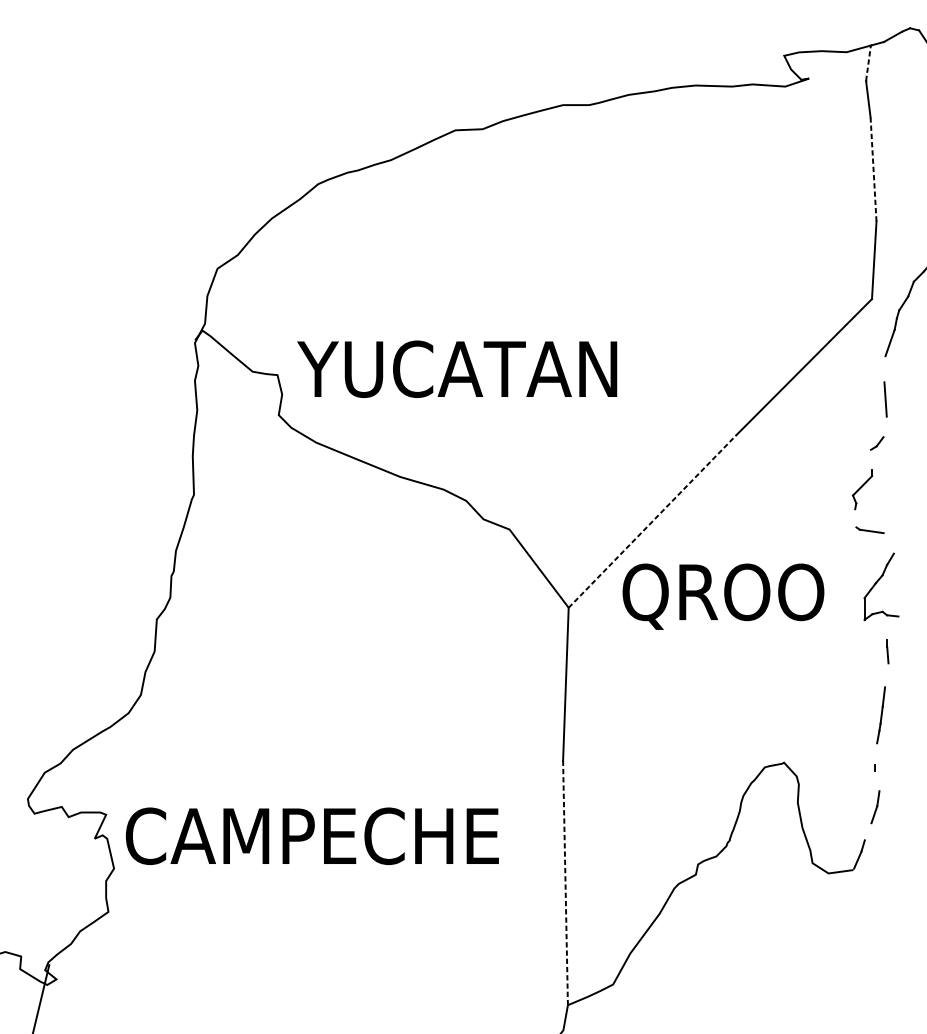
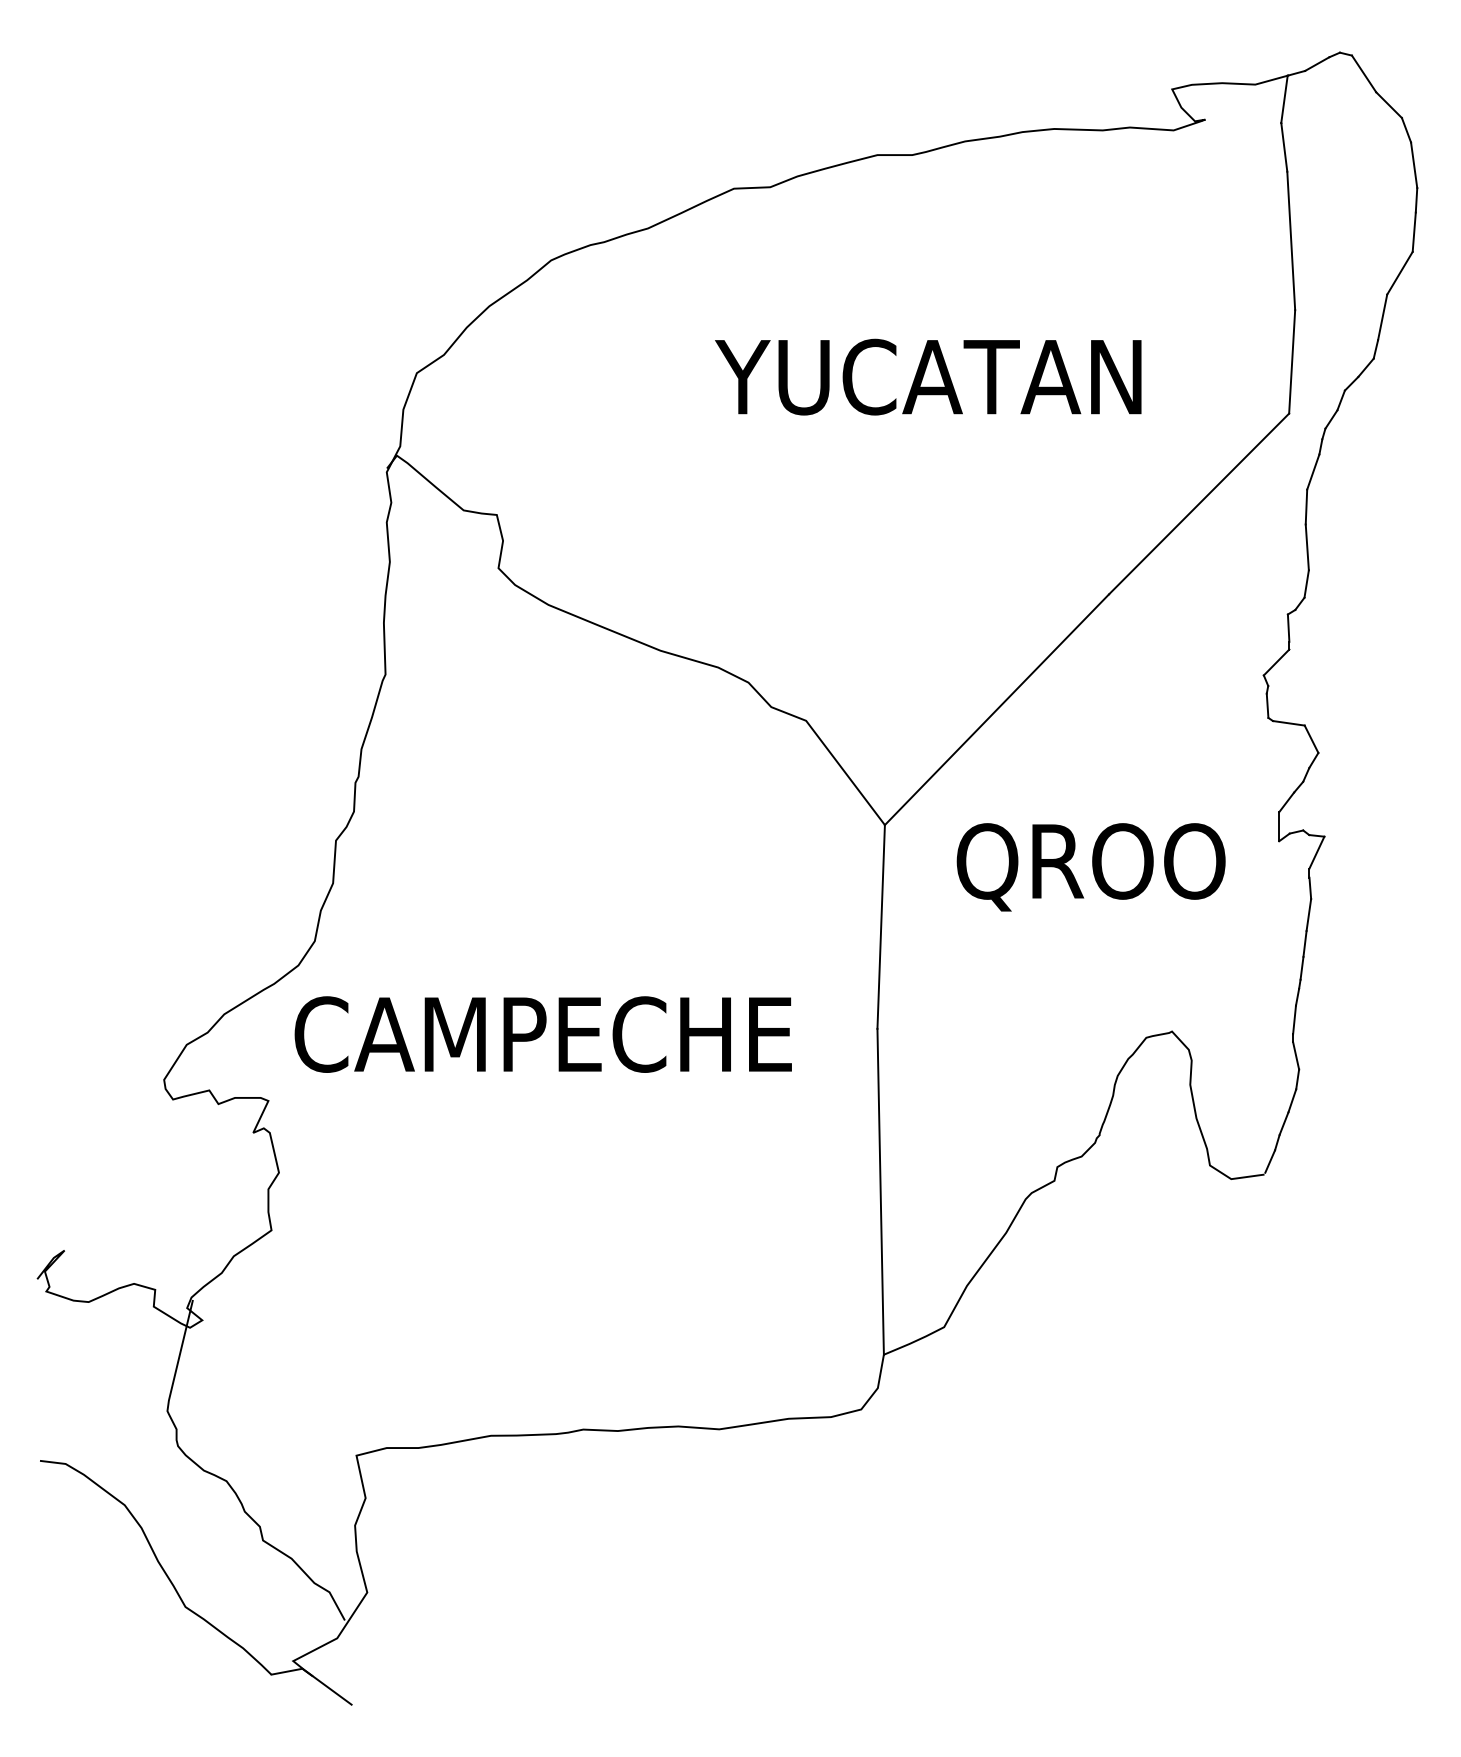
line: (868, 63) -> (1284, 99), dashed -> solid
line: (873, 169) -> (1291, 240), dashed -> solid
text: (457, 368) -> (928, 376), moved
line: (885, 368) -> (1306, 506), added
line: (885, 426) -> (1306, 583), added
line: (871, 459) -> (1288, 627), added
line: (855, 518) -> (1267, 705), added
line: (652, 521) -> (996, 709), dashed -> solid
line: (888, 542) -> (1311, 738), added
text: (722, 596) -> (1090, 867), moved
line: (892, 628) -> (1316, 852), added
line: (886, 675) -> (1308, 915), added
line: (876, 753) -> (1294, 1019), added
line: (877, 780) -> (1296, 1055), added
line: (867, 831) -> (1283, 1123), added
text: (311, 836) -> (542, 1034), moved
line: (565, 882) -> (880, 1191), dashed -> solid

